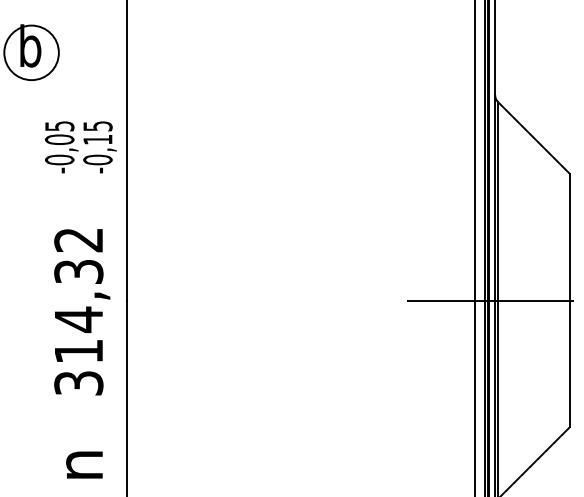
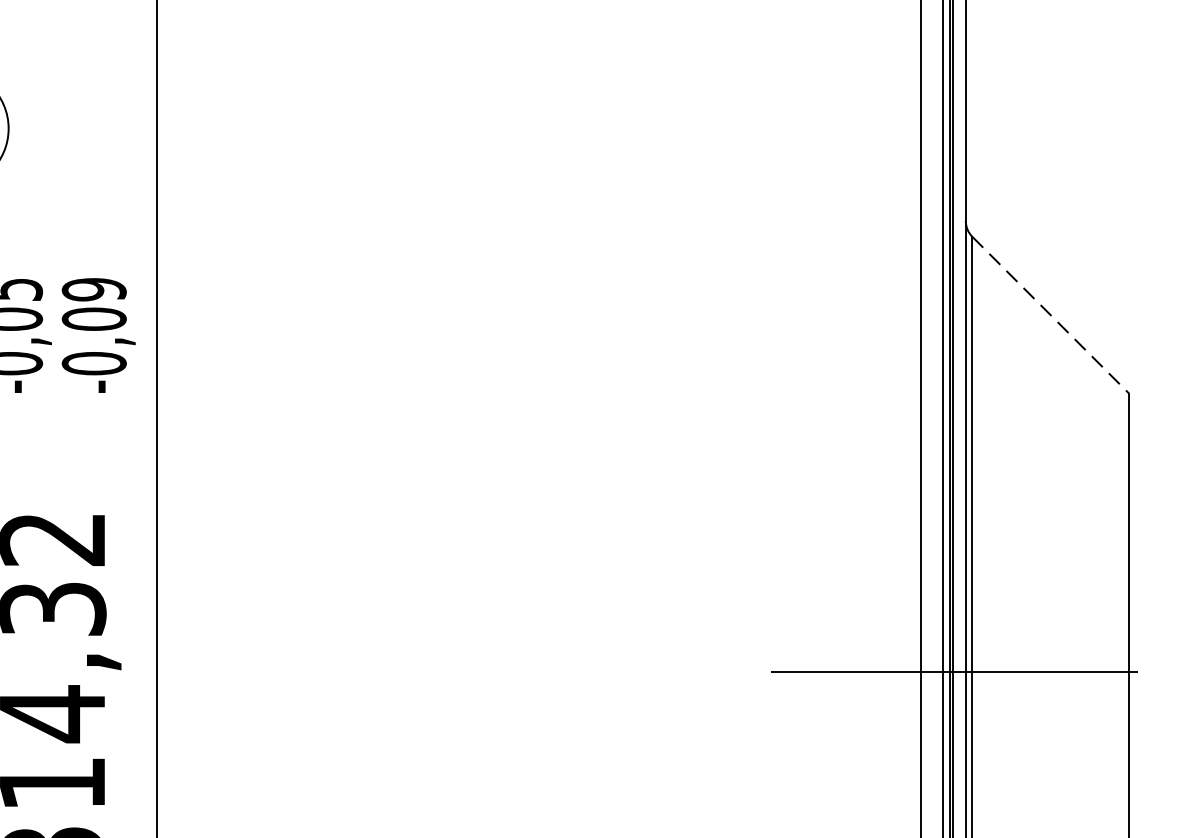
text: (97, 133) -> (93, 305), -0,15 -> -0,09
line: (533, 137) -> (1049, 314), solid -> dashed

